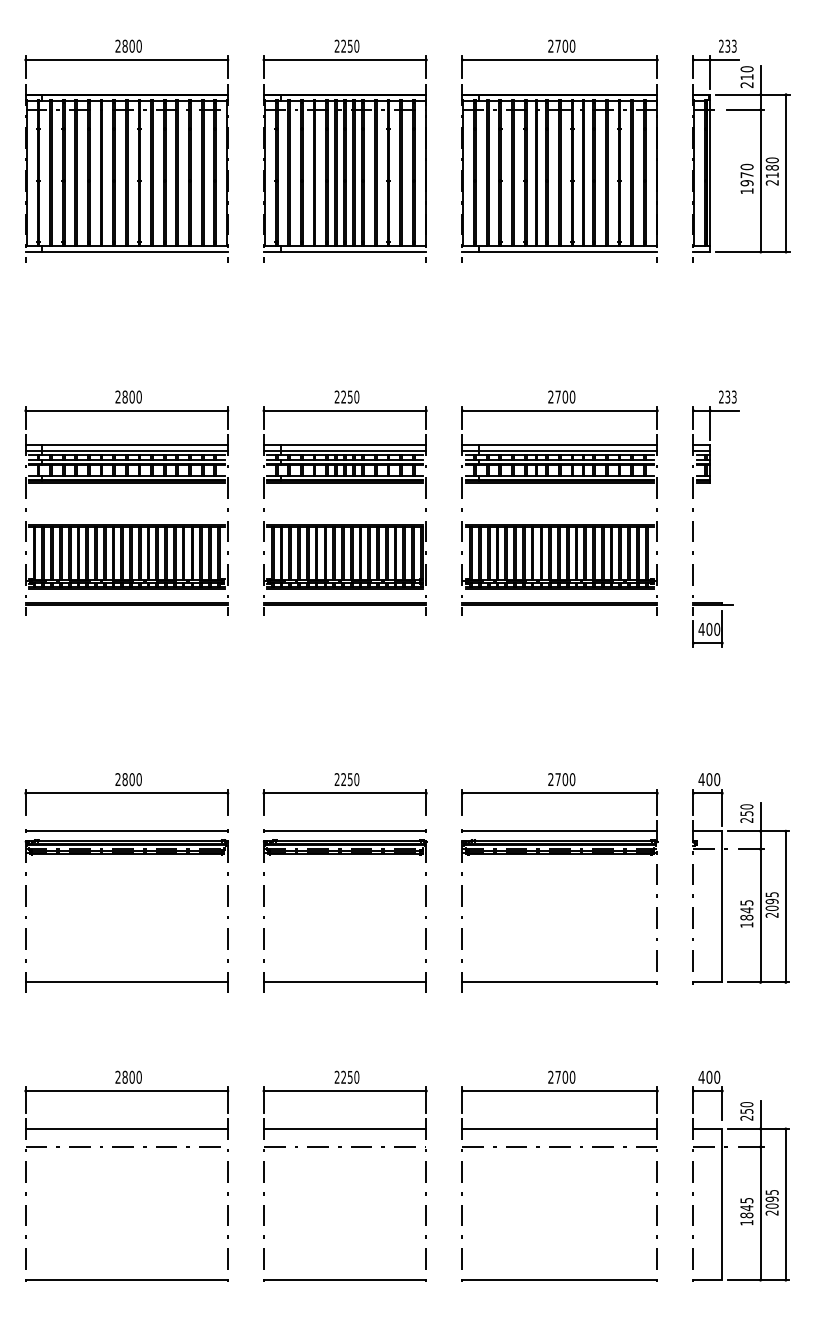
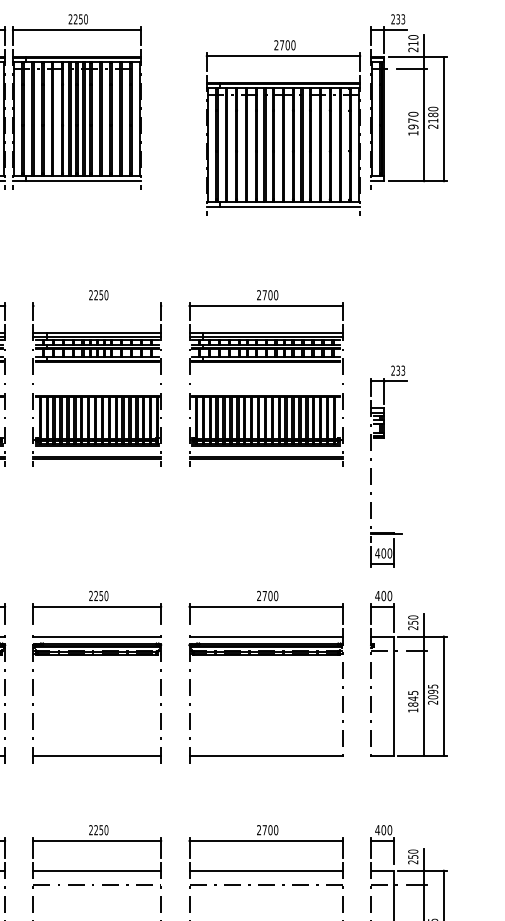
part: (344, 150) -> (76, 101), moved
part: (559, 150) -> (283, 127), moved
line: (344, 410) -> (96, 305), removed
part: (693, 521) -> (371, 468), moved

